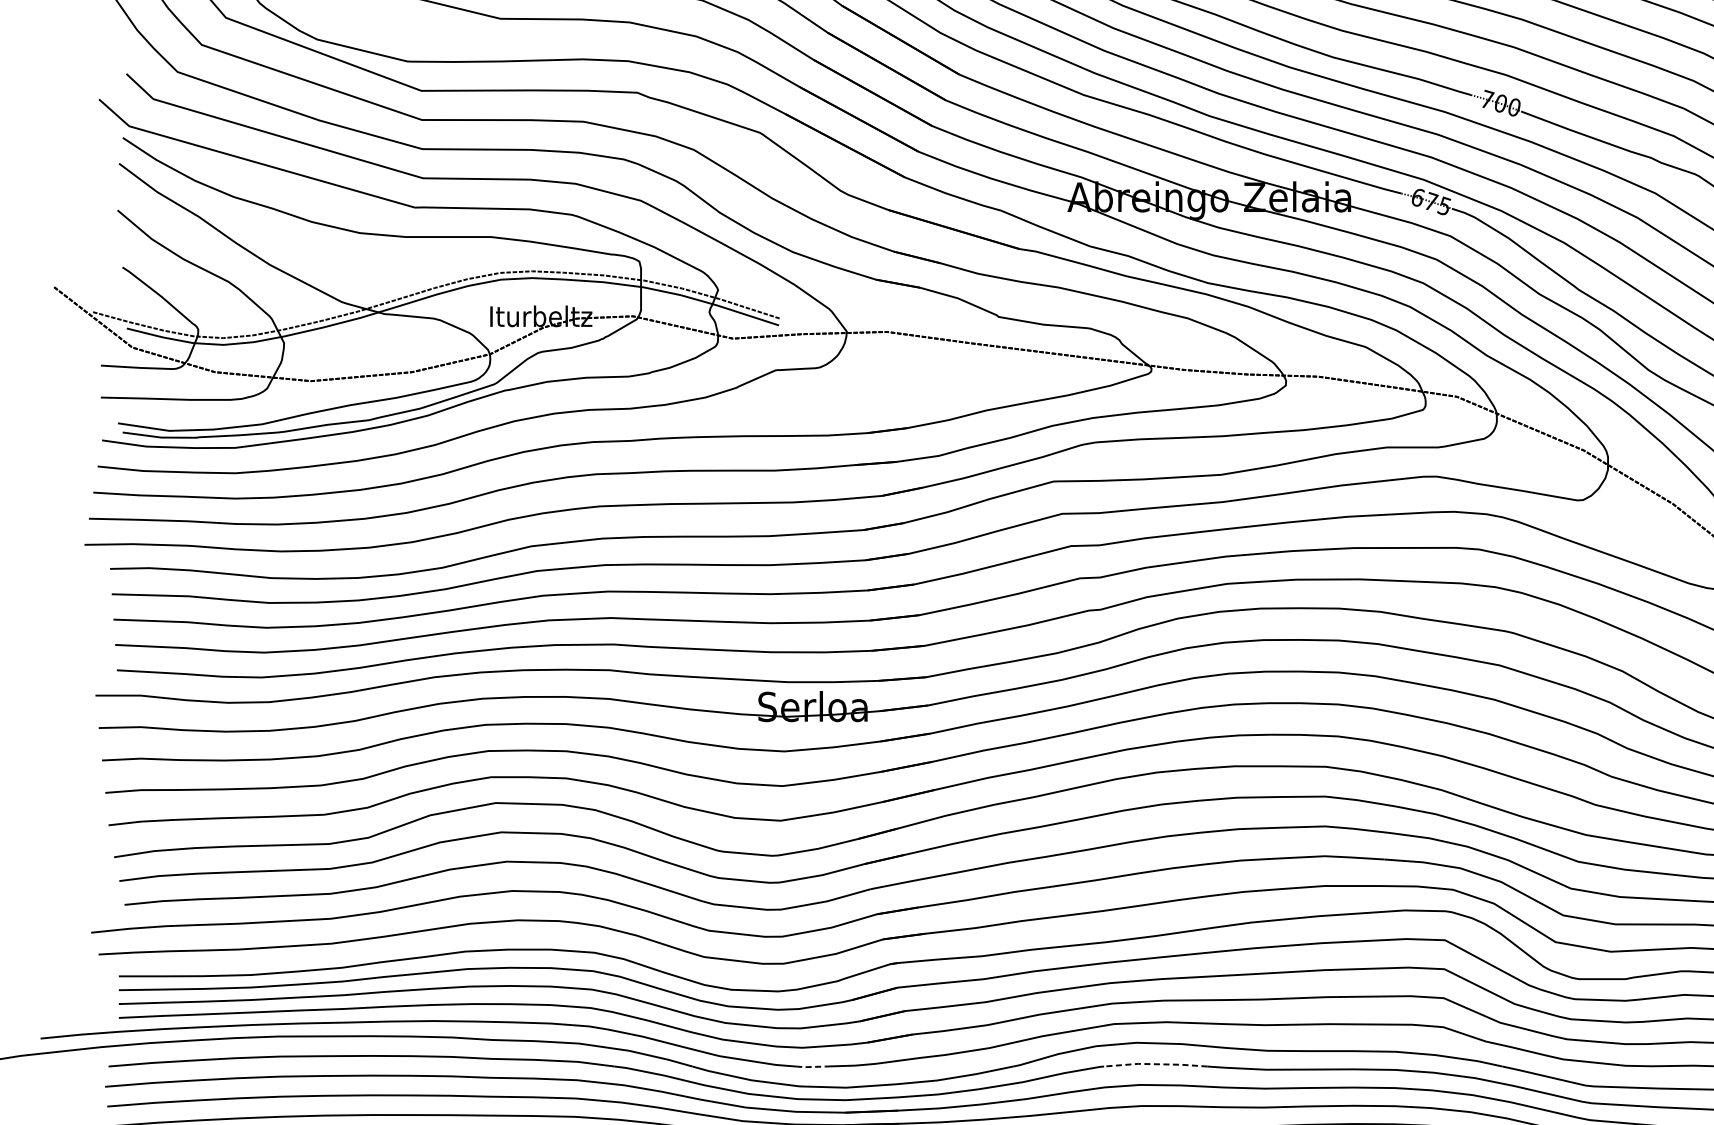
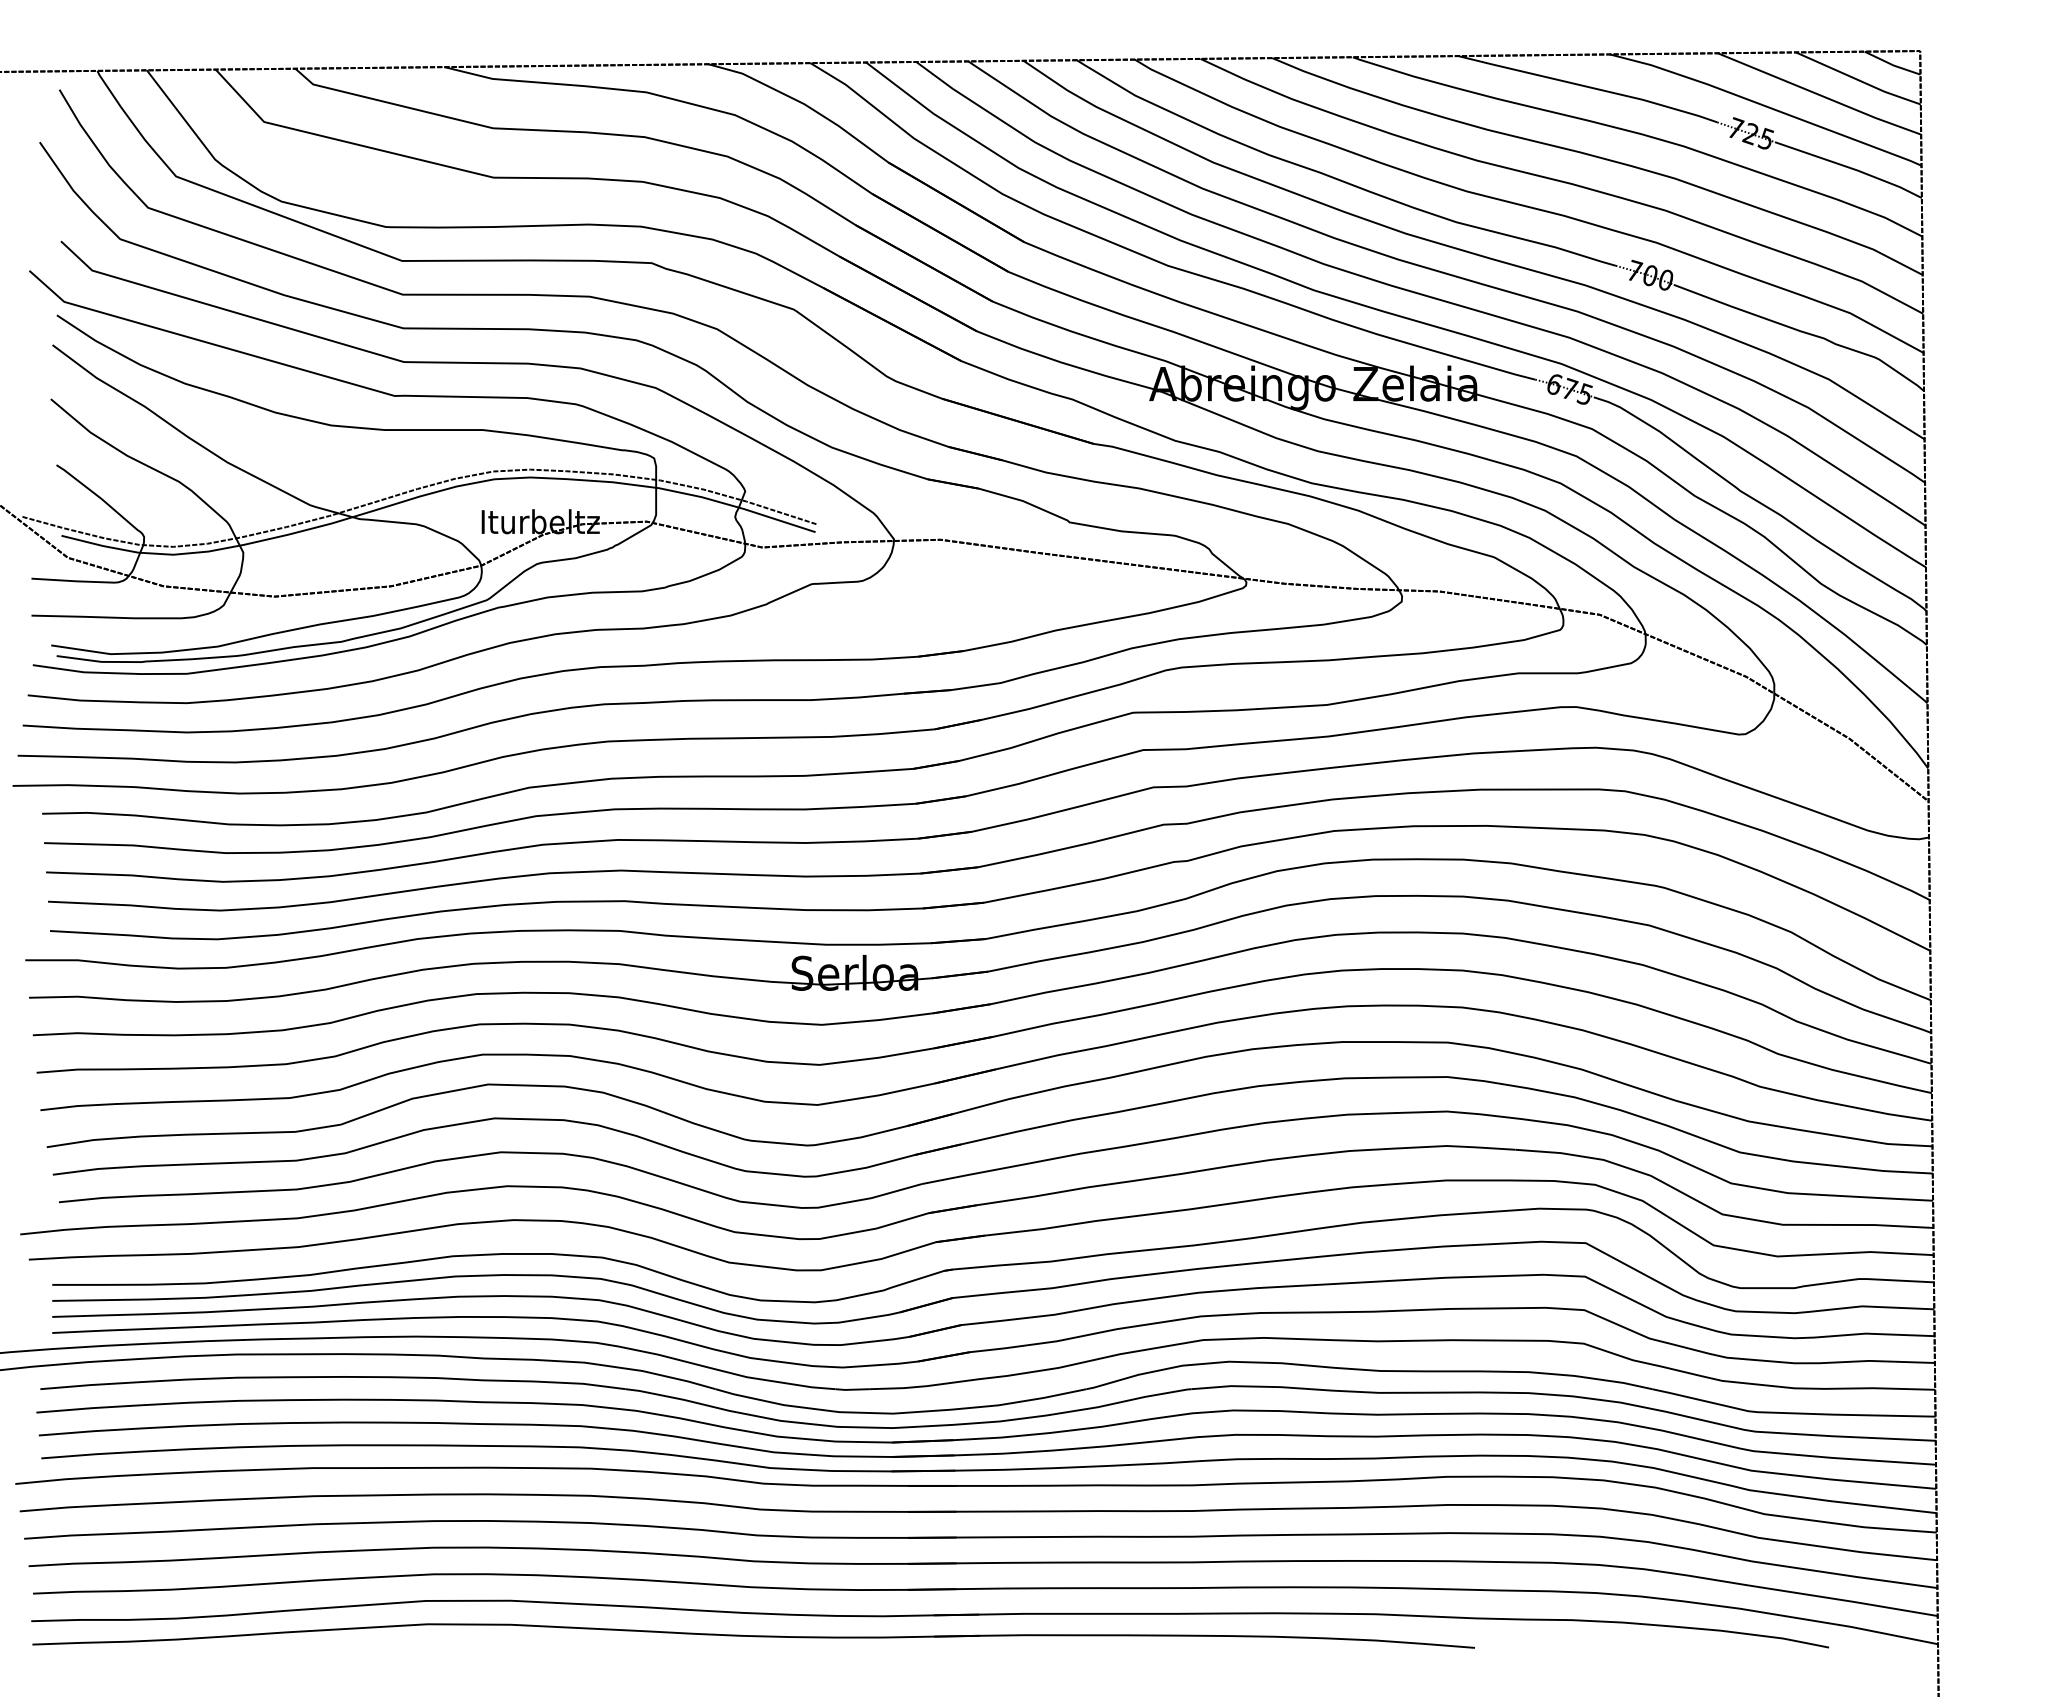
line: (1155, 1064) -> (1251, 1386), dashed -> solid
line: (810, 1066) -> (852, 1389), dashed -> solid

